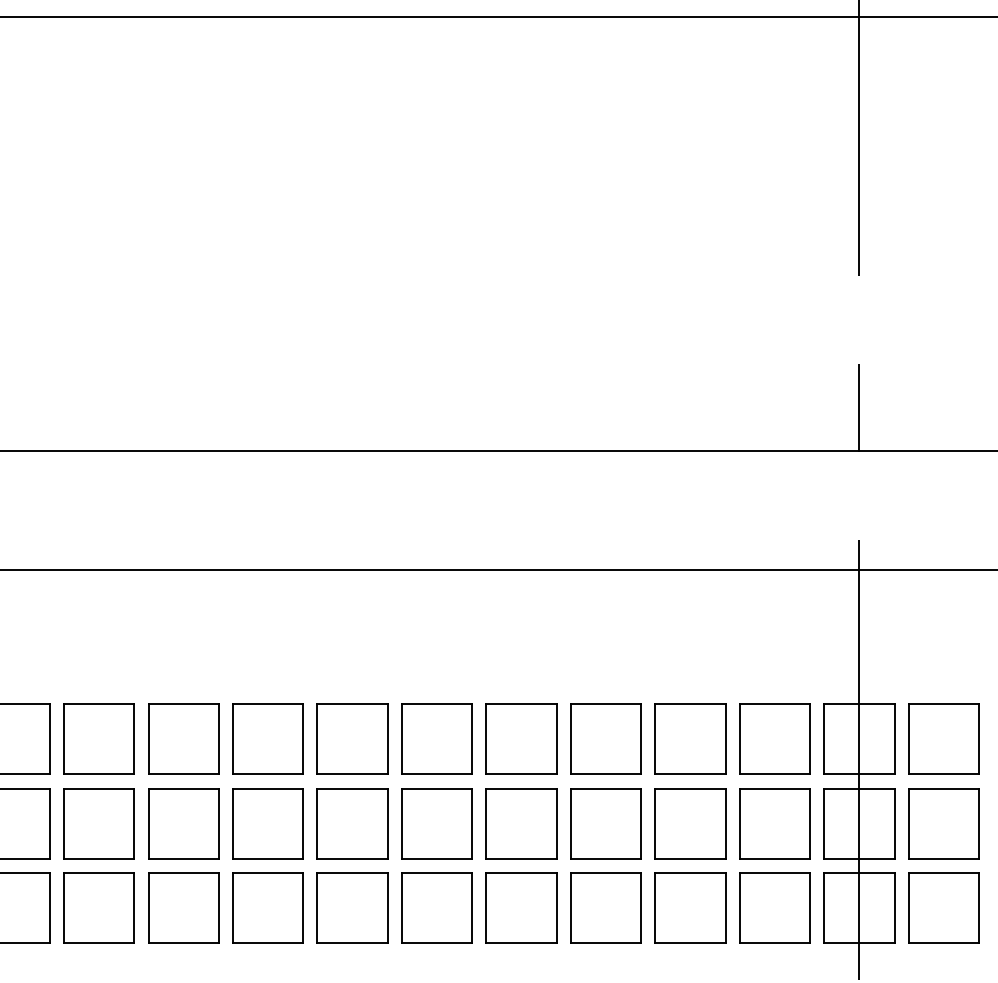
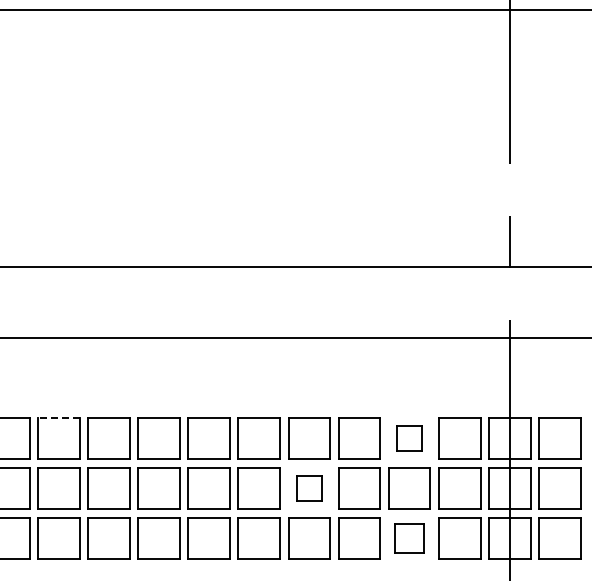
line: (98, 703) -> (58, 417), solid -> dashed
part: (690, 739) -> (409, 438), size x0.6
part: (521, 823) -> (309, 488), size x0.6
part: (690, 908) -> (409, 538), size x0.7

